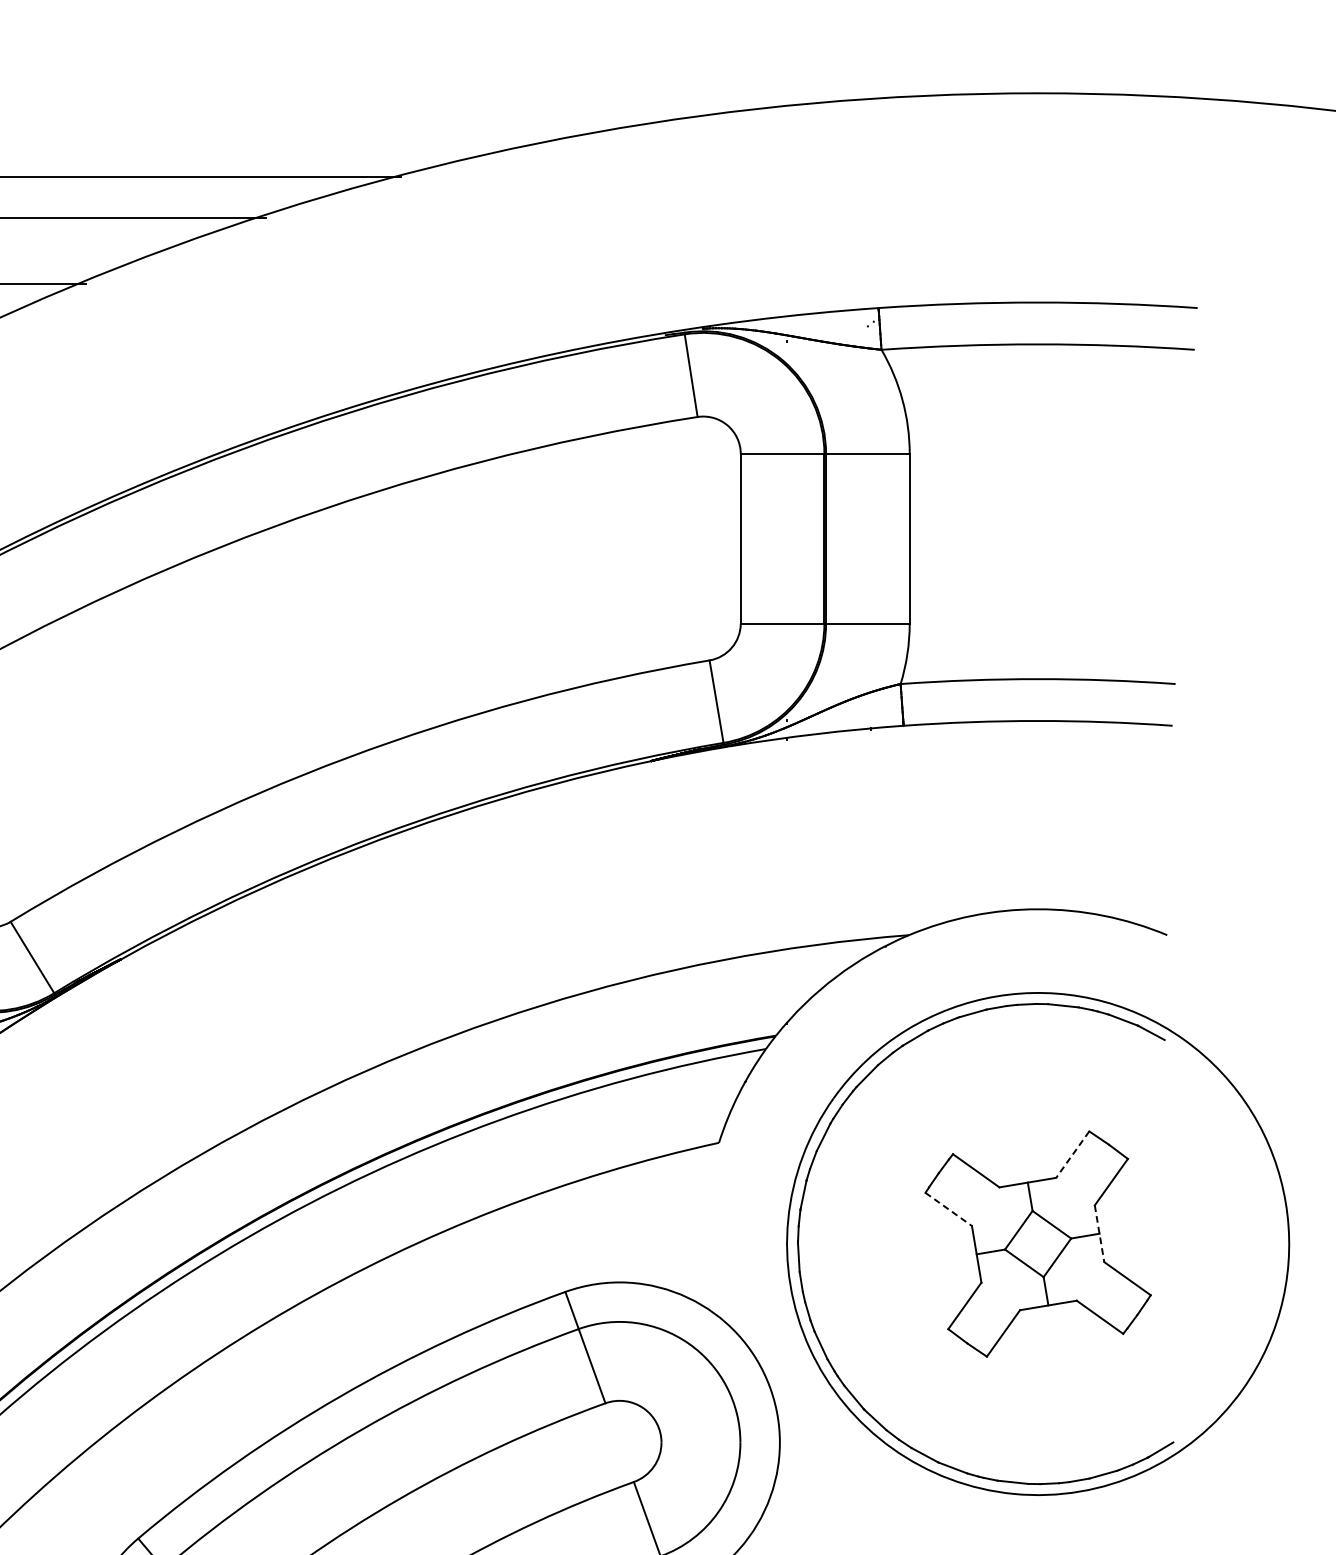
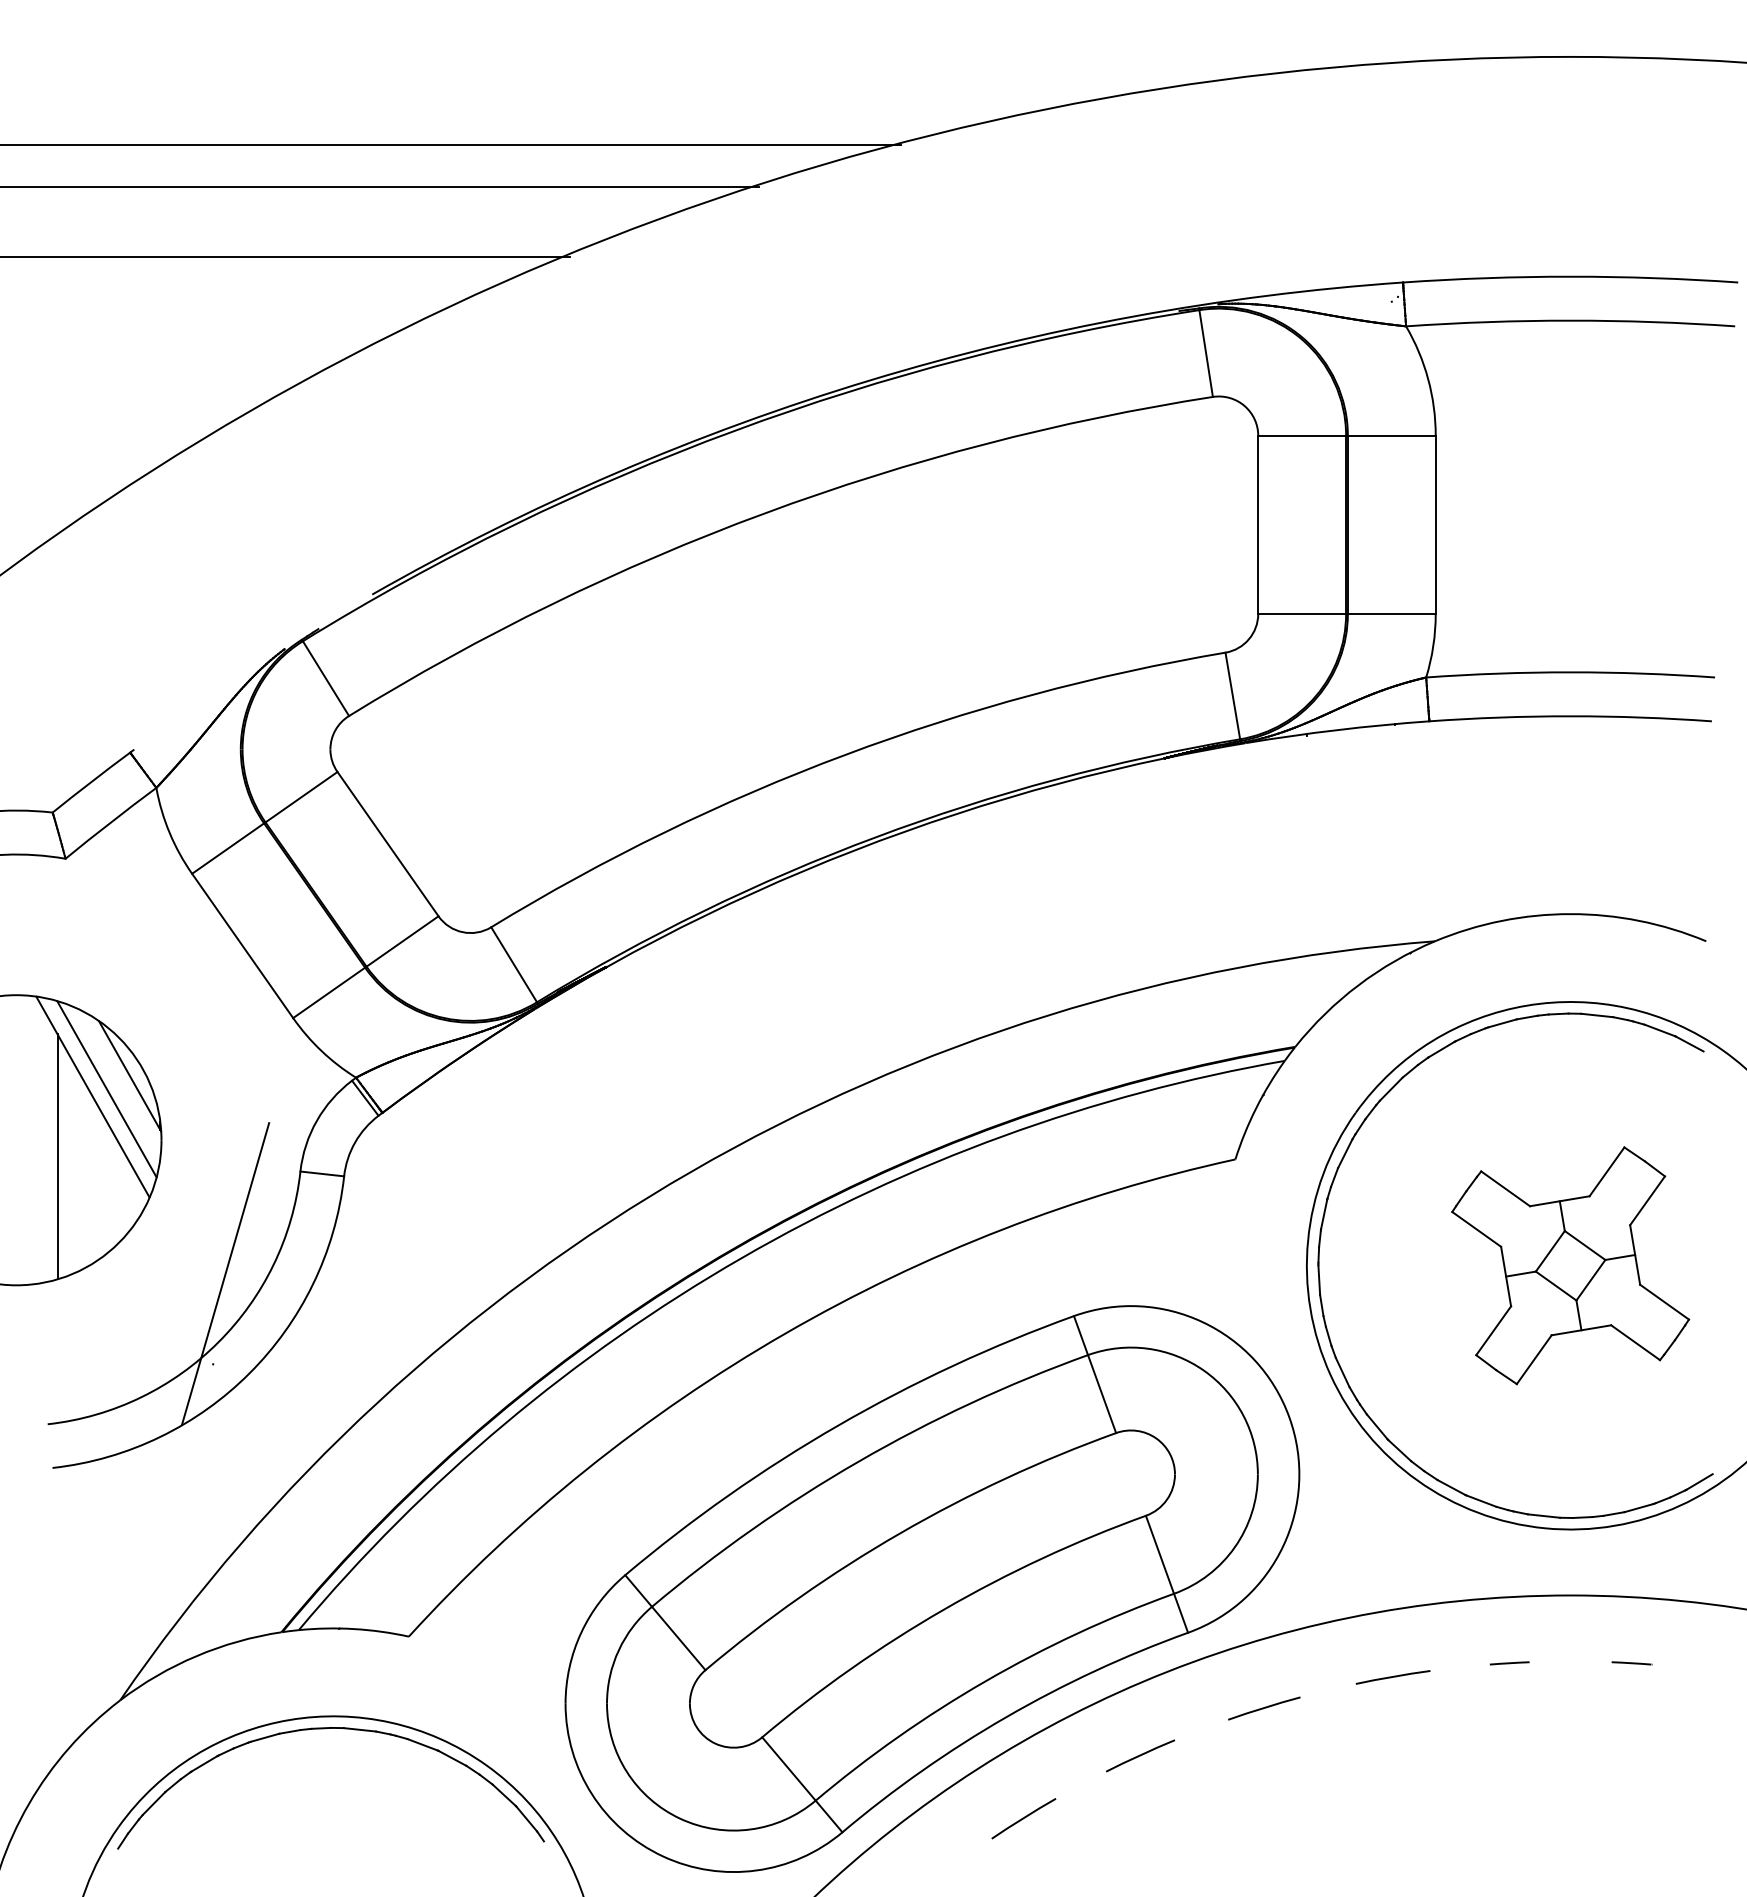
line: (1073, 1154) -> (1607, 1171), dashed -> solid
line: (948, 1209) -> (1476, 1229), dashed -> solid
line: (1099, 1234) -> (1635, 1255), dashed -> solid

